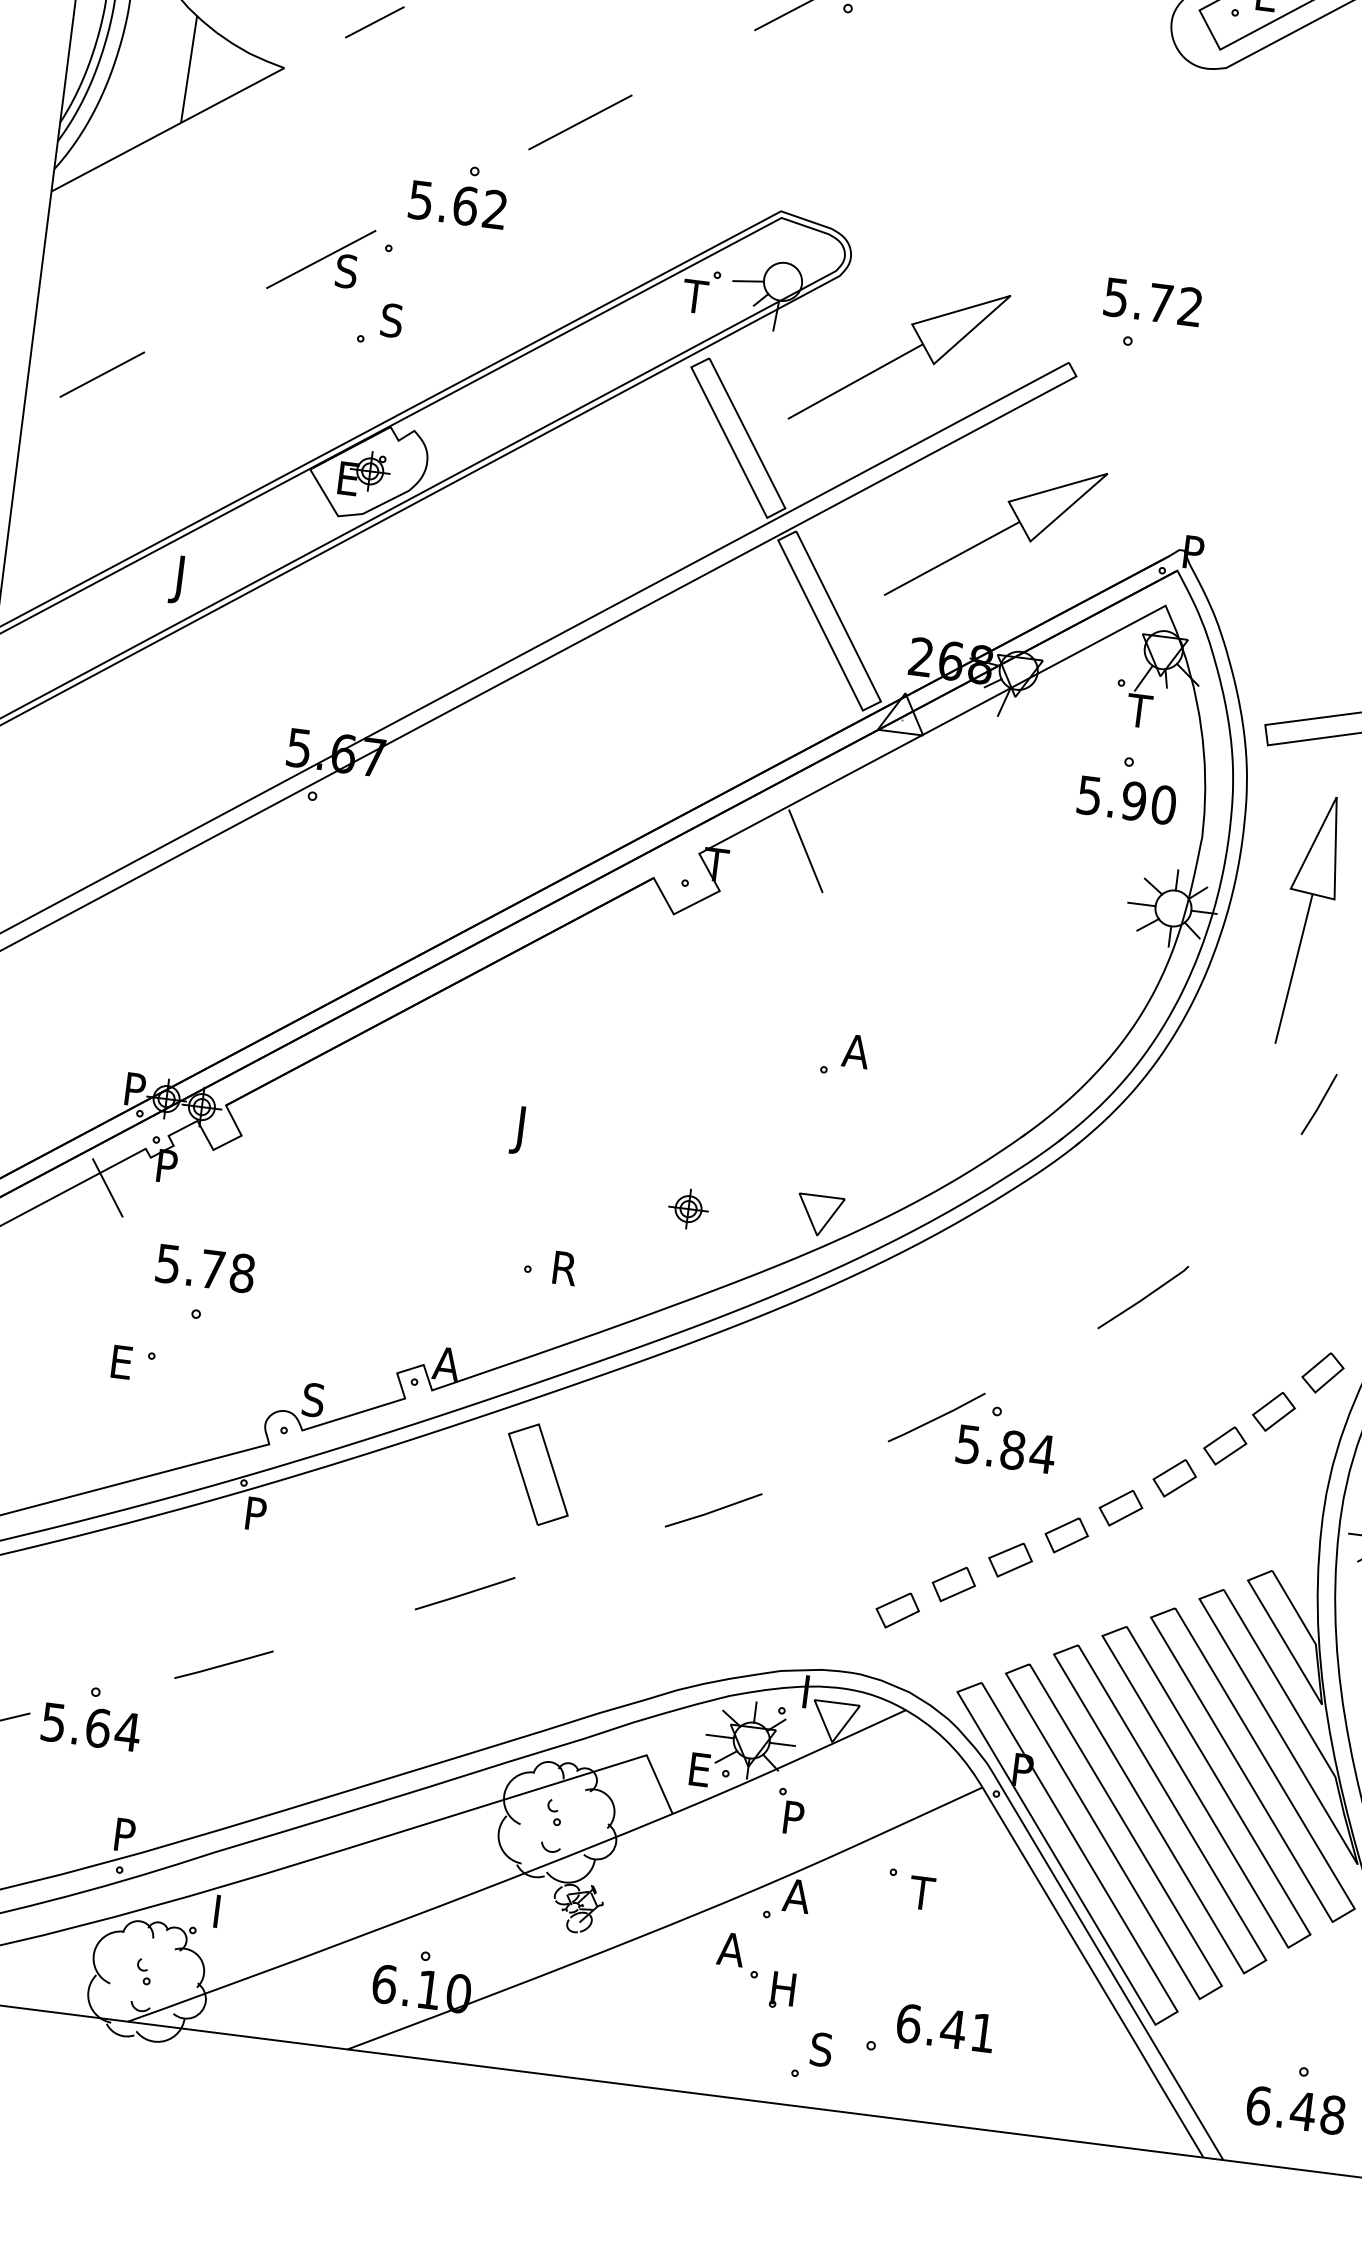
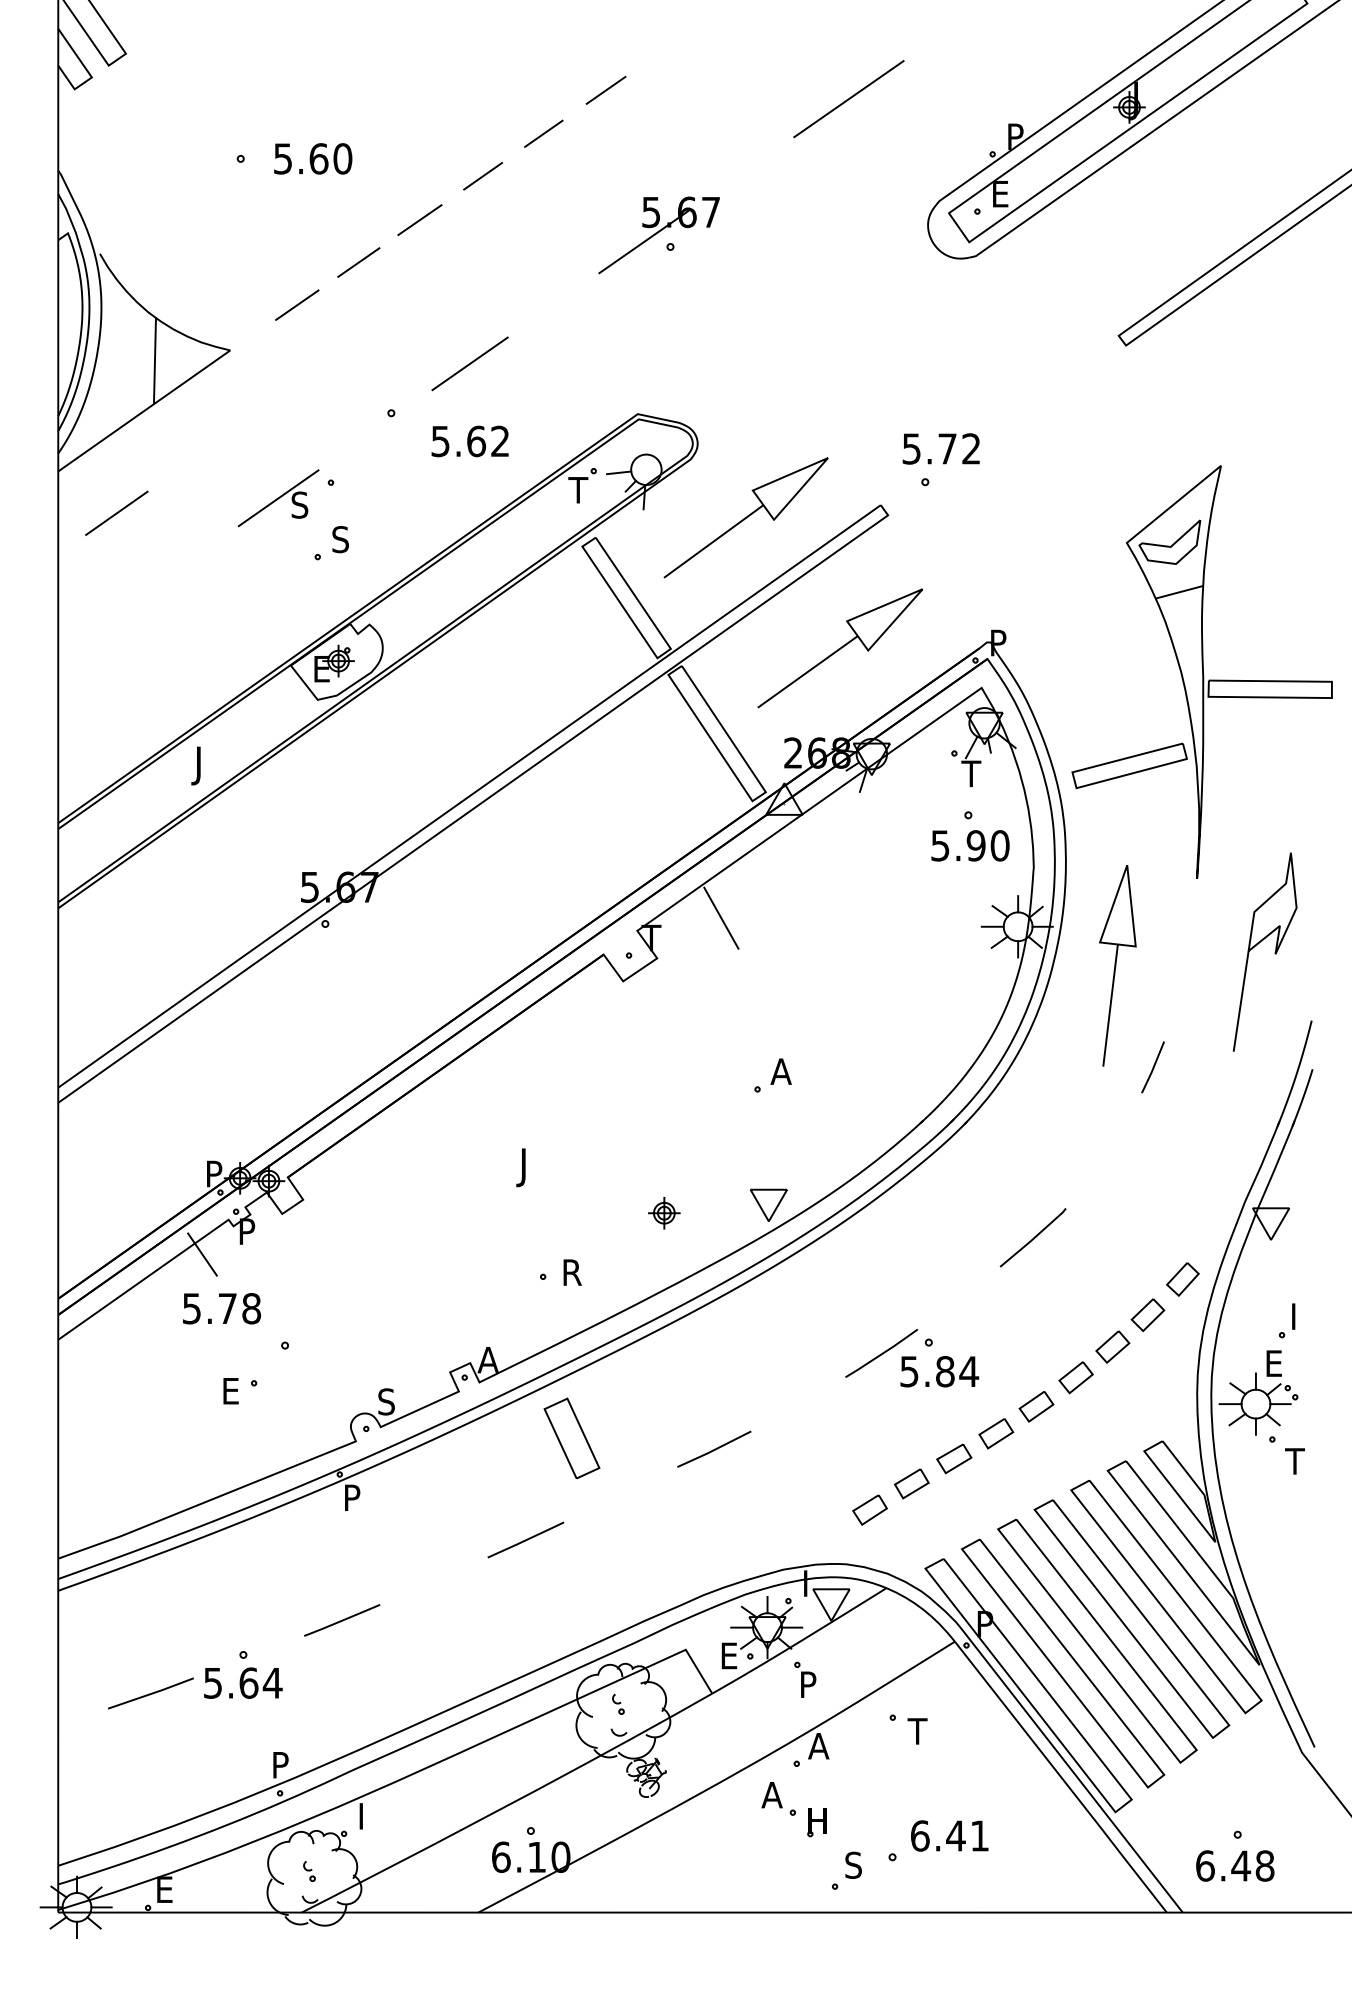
text: (456, 204) -> (469, 441), moved
line: (102, 373) -> (116, 512), moved
part: (1308, 920) -> (1117, 965), moved
text: (205, 1268) -> (221, 1308), moved

